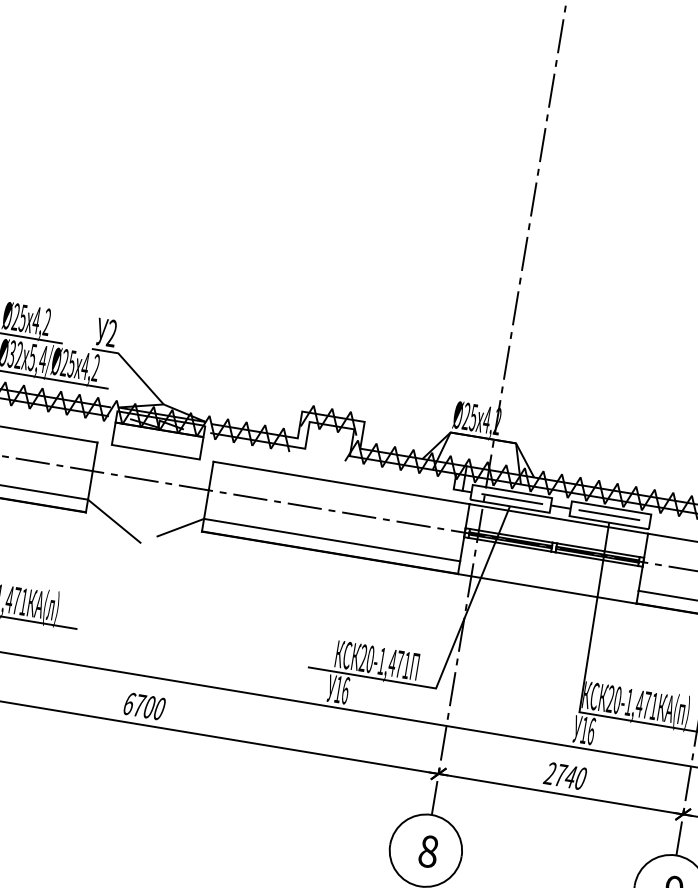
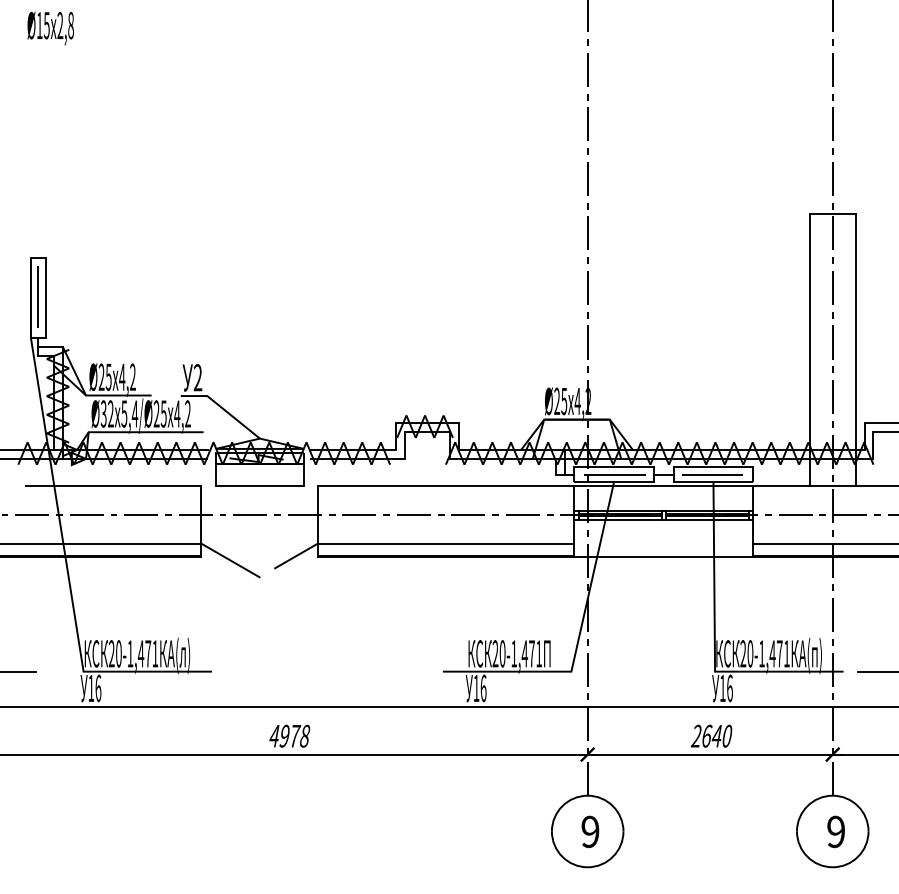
text: (144, 705) -> (289, 735), 6700 -> 4978
text: (561, 774) -> (707, 735), 2740 -> 2640
text: (428, 851) -> (590, 831), 8 -> 9

